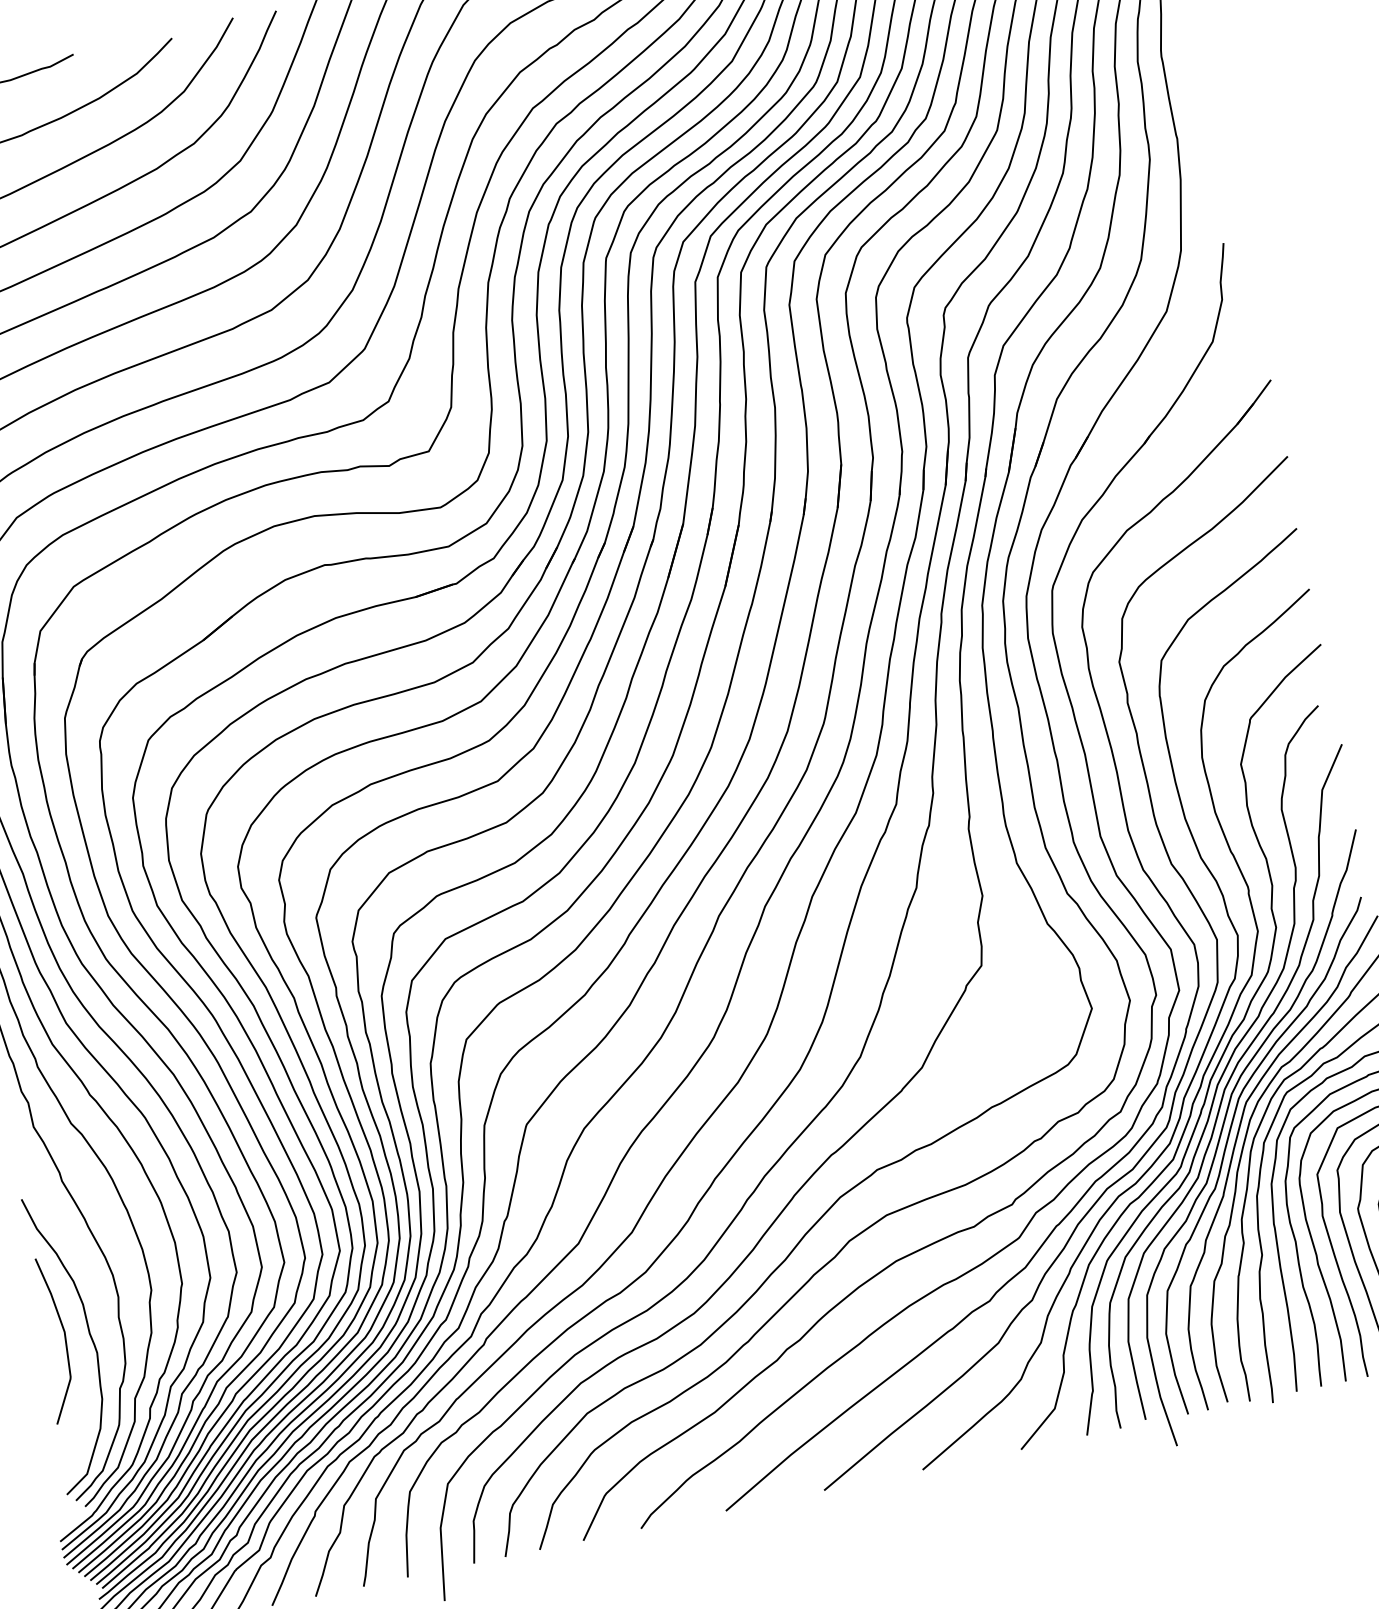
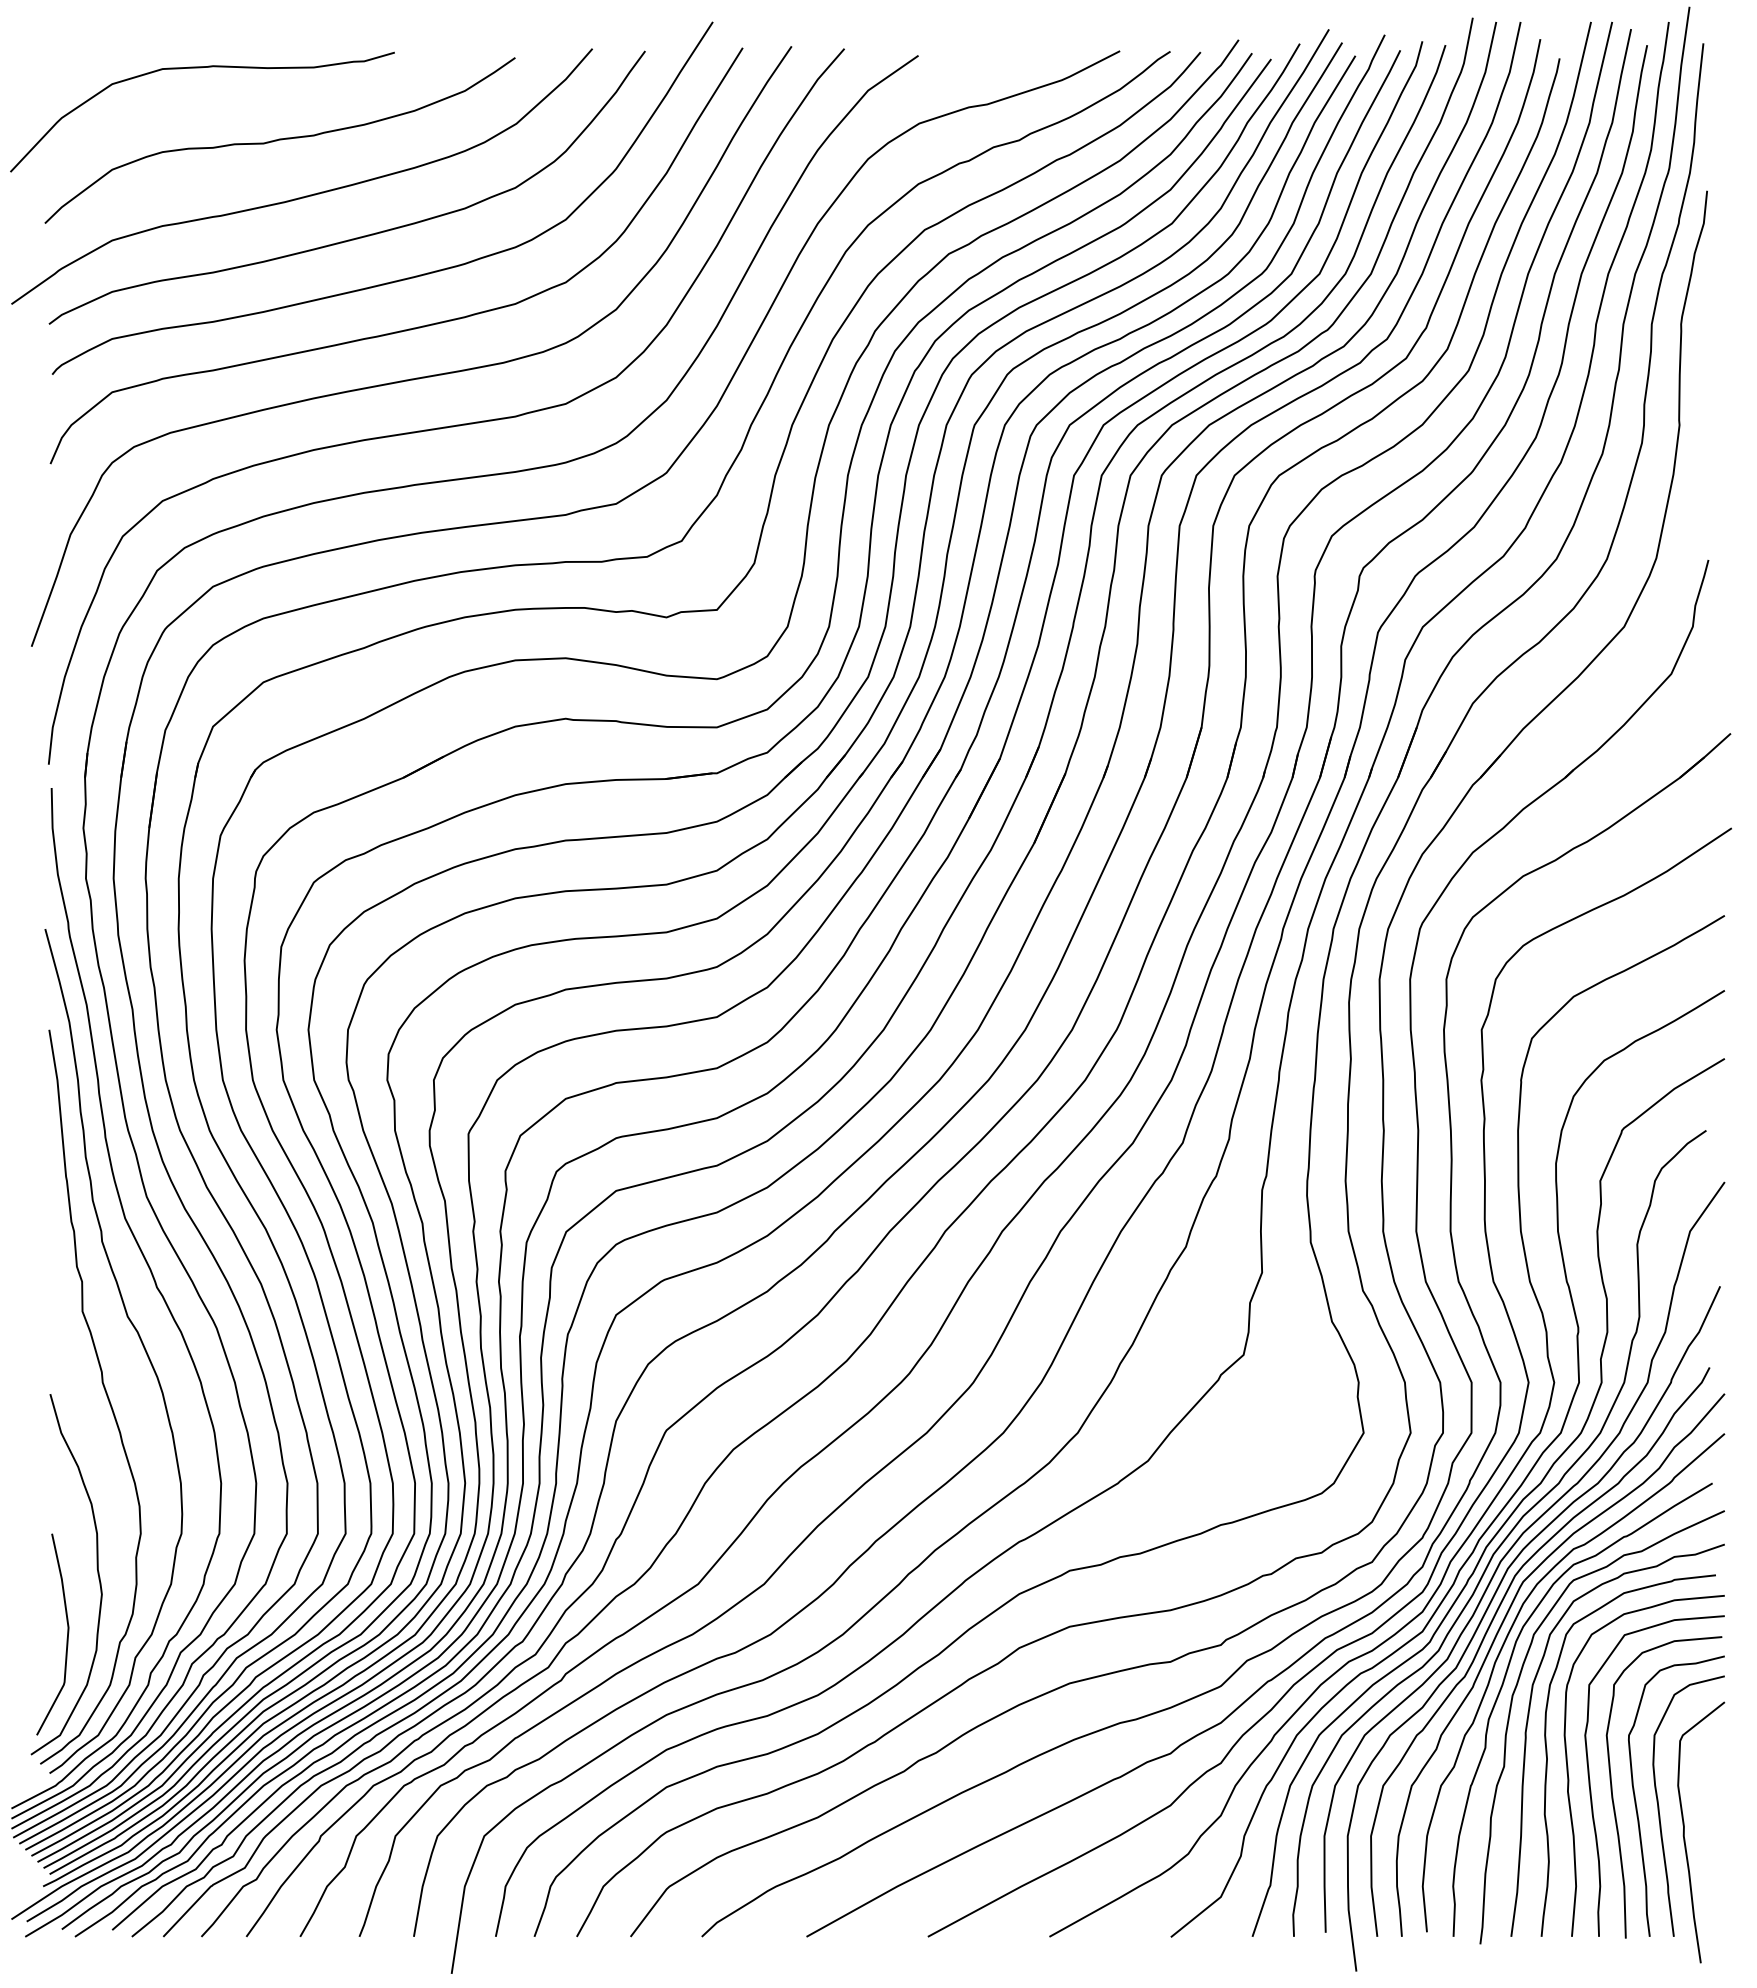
curve: (64, 1341) -> (66, 1638), moved

